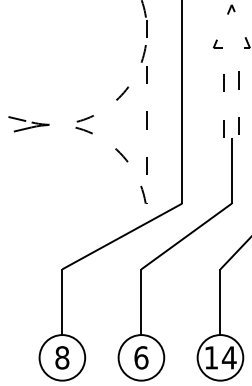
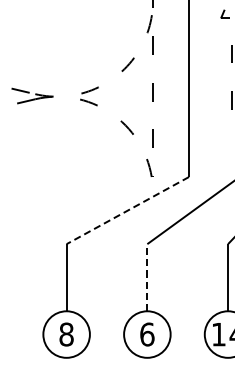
line: (121, 236) -> (127, 210), solid -> dashed
line: (141, 302) -> (147, 278), solid -> dashed

